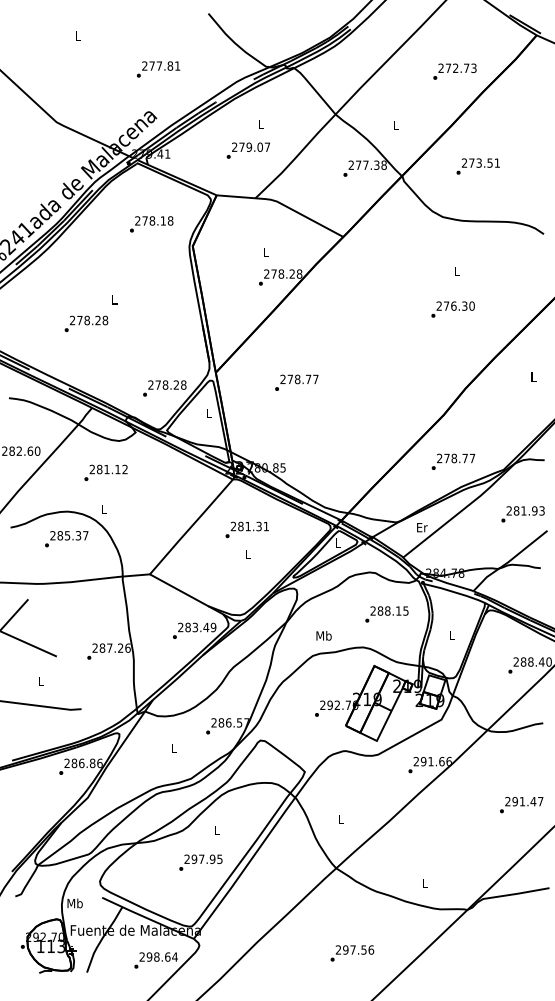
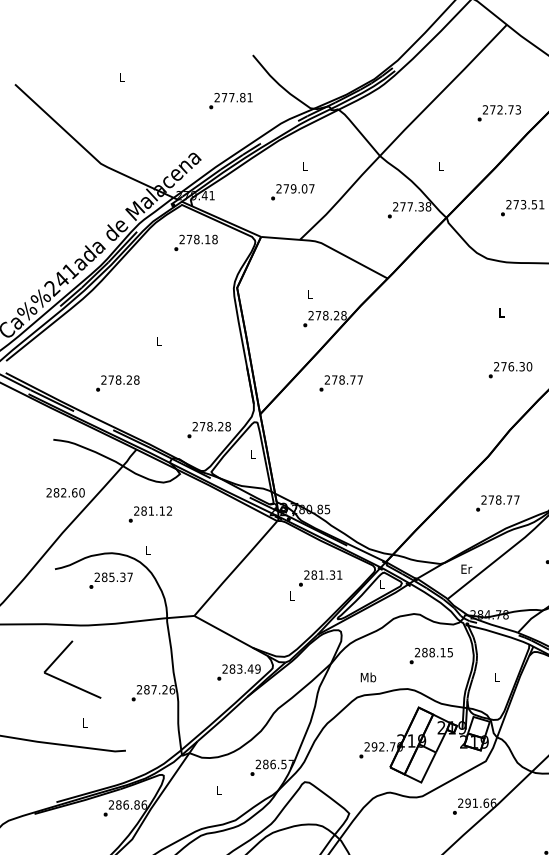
text: (158, 69) -> (230, 101), moved
text: (151, 224) -> (195, 243), moved
text: (452, 309) -> (509, 370), moved
text: (86, 323) -> (117, 383), moved
text: (296, 382) -> (340, 383), moved
text: (246, 529) -> (319, 578), moved

